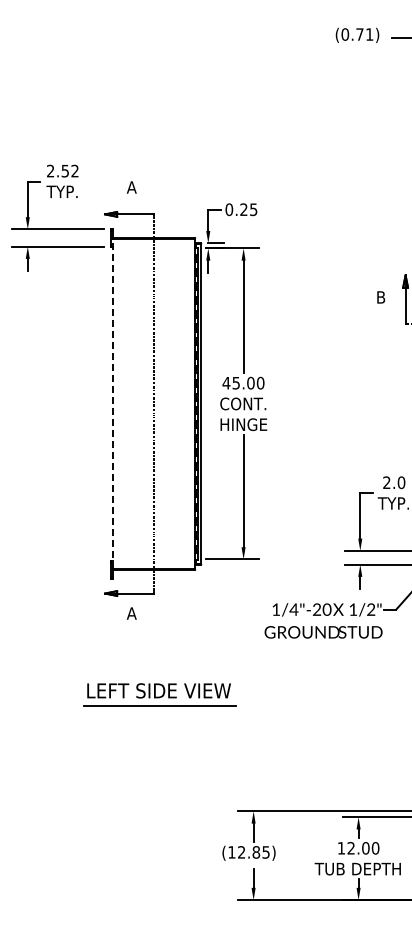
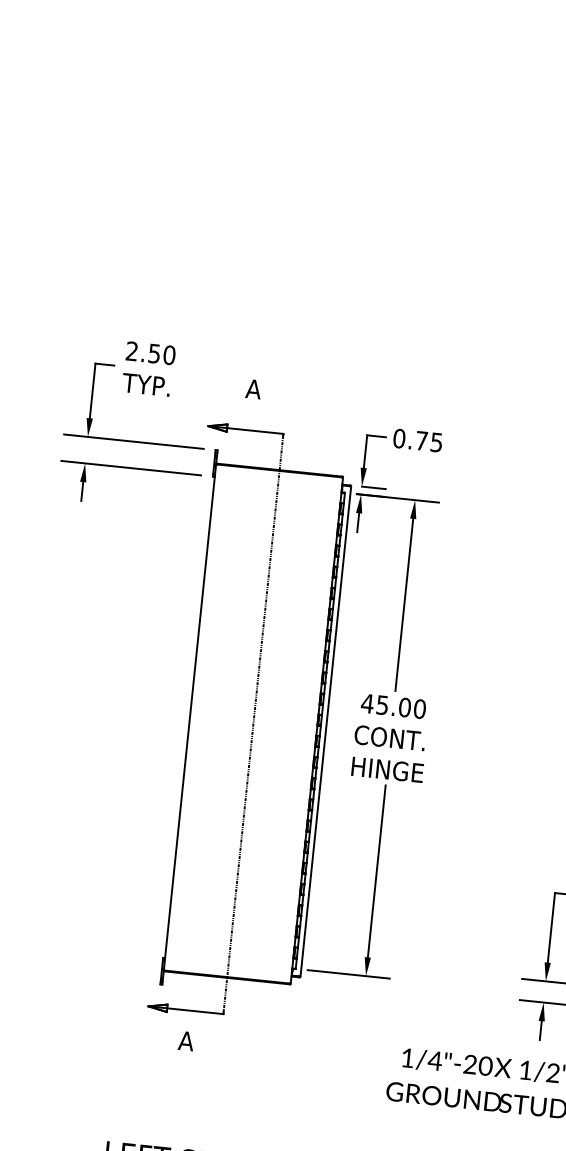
text: (74, 170) -> (168, 354), 2.52 -> 2.50
text: (243, 209) -> (421, 440), 0.25 -> 0.75
line: (112, 403) -> (189, 716), dashed -> solid

